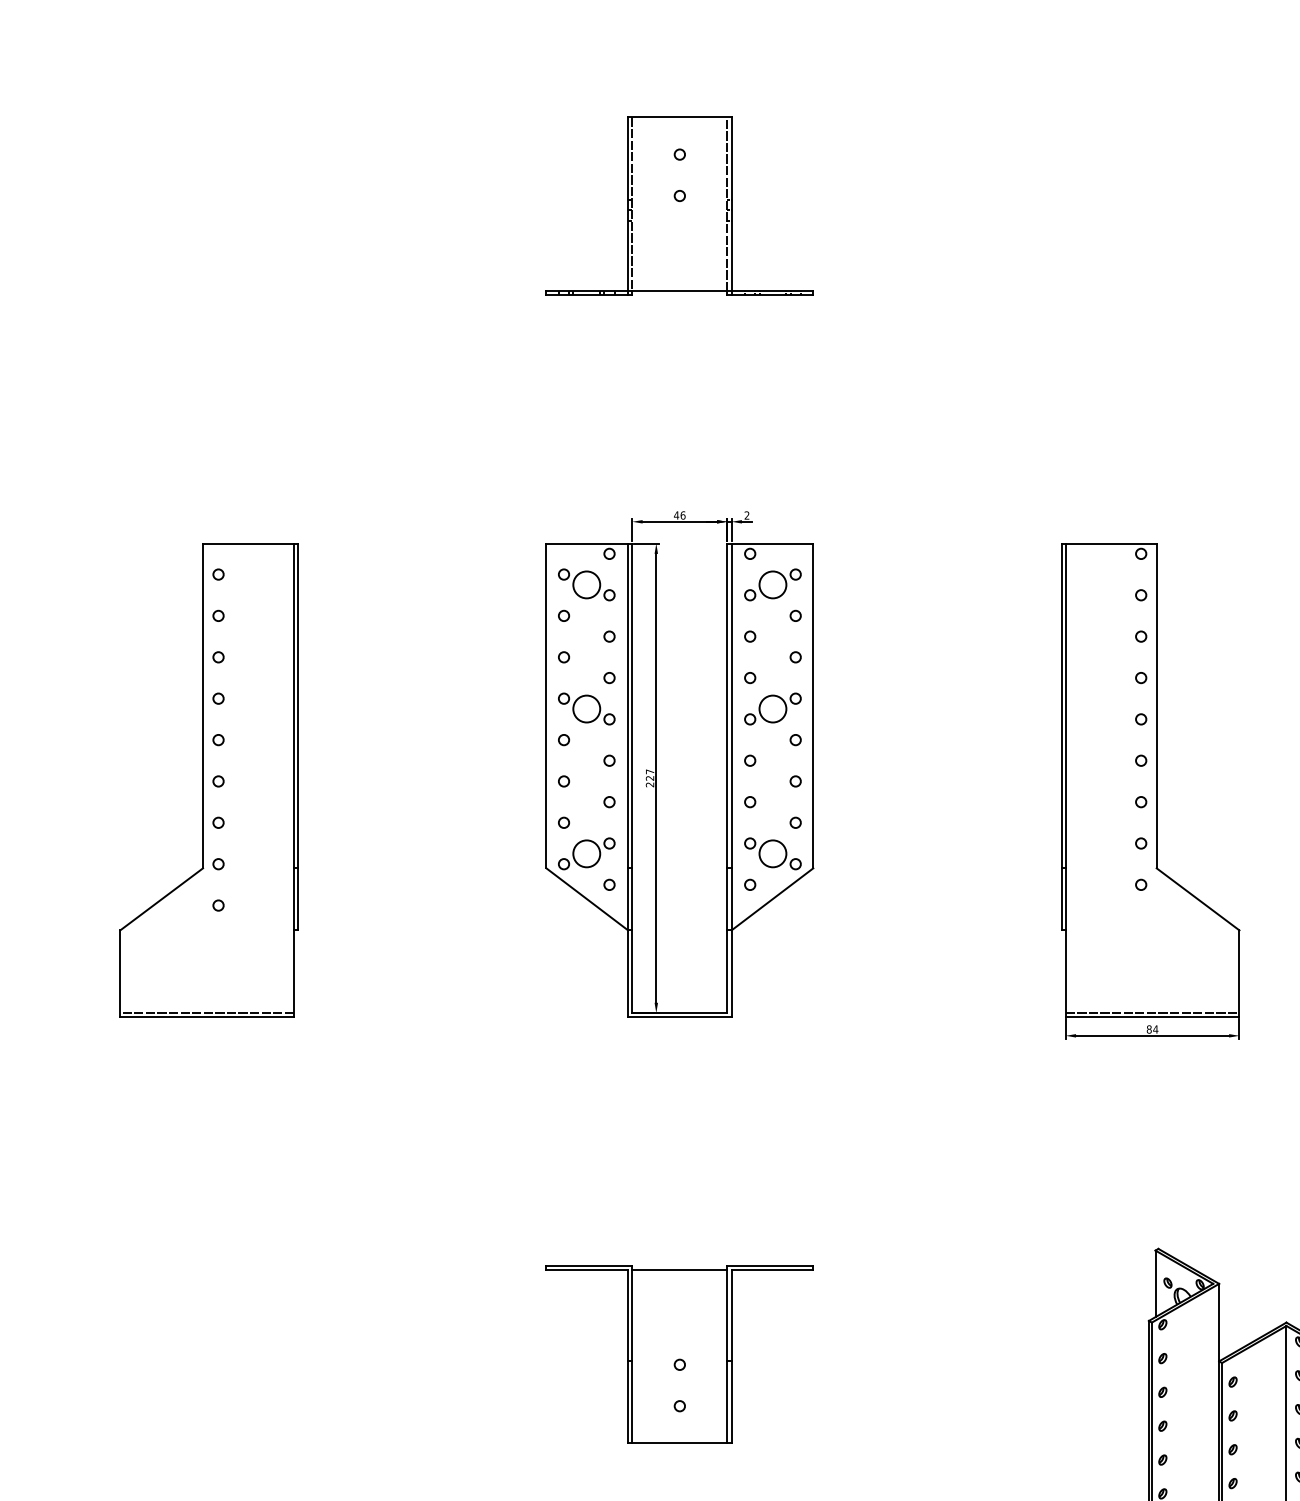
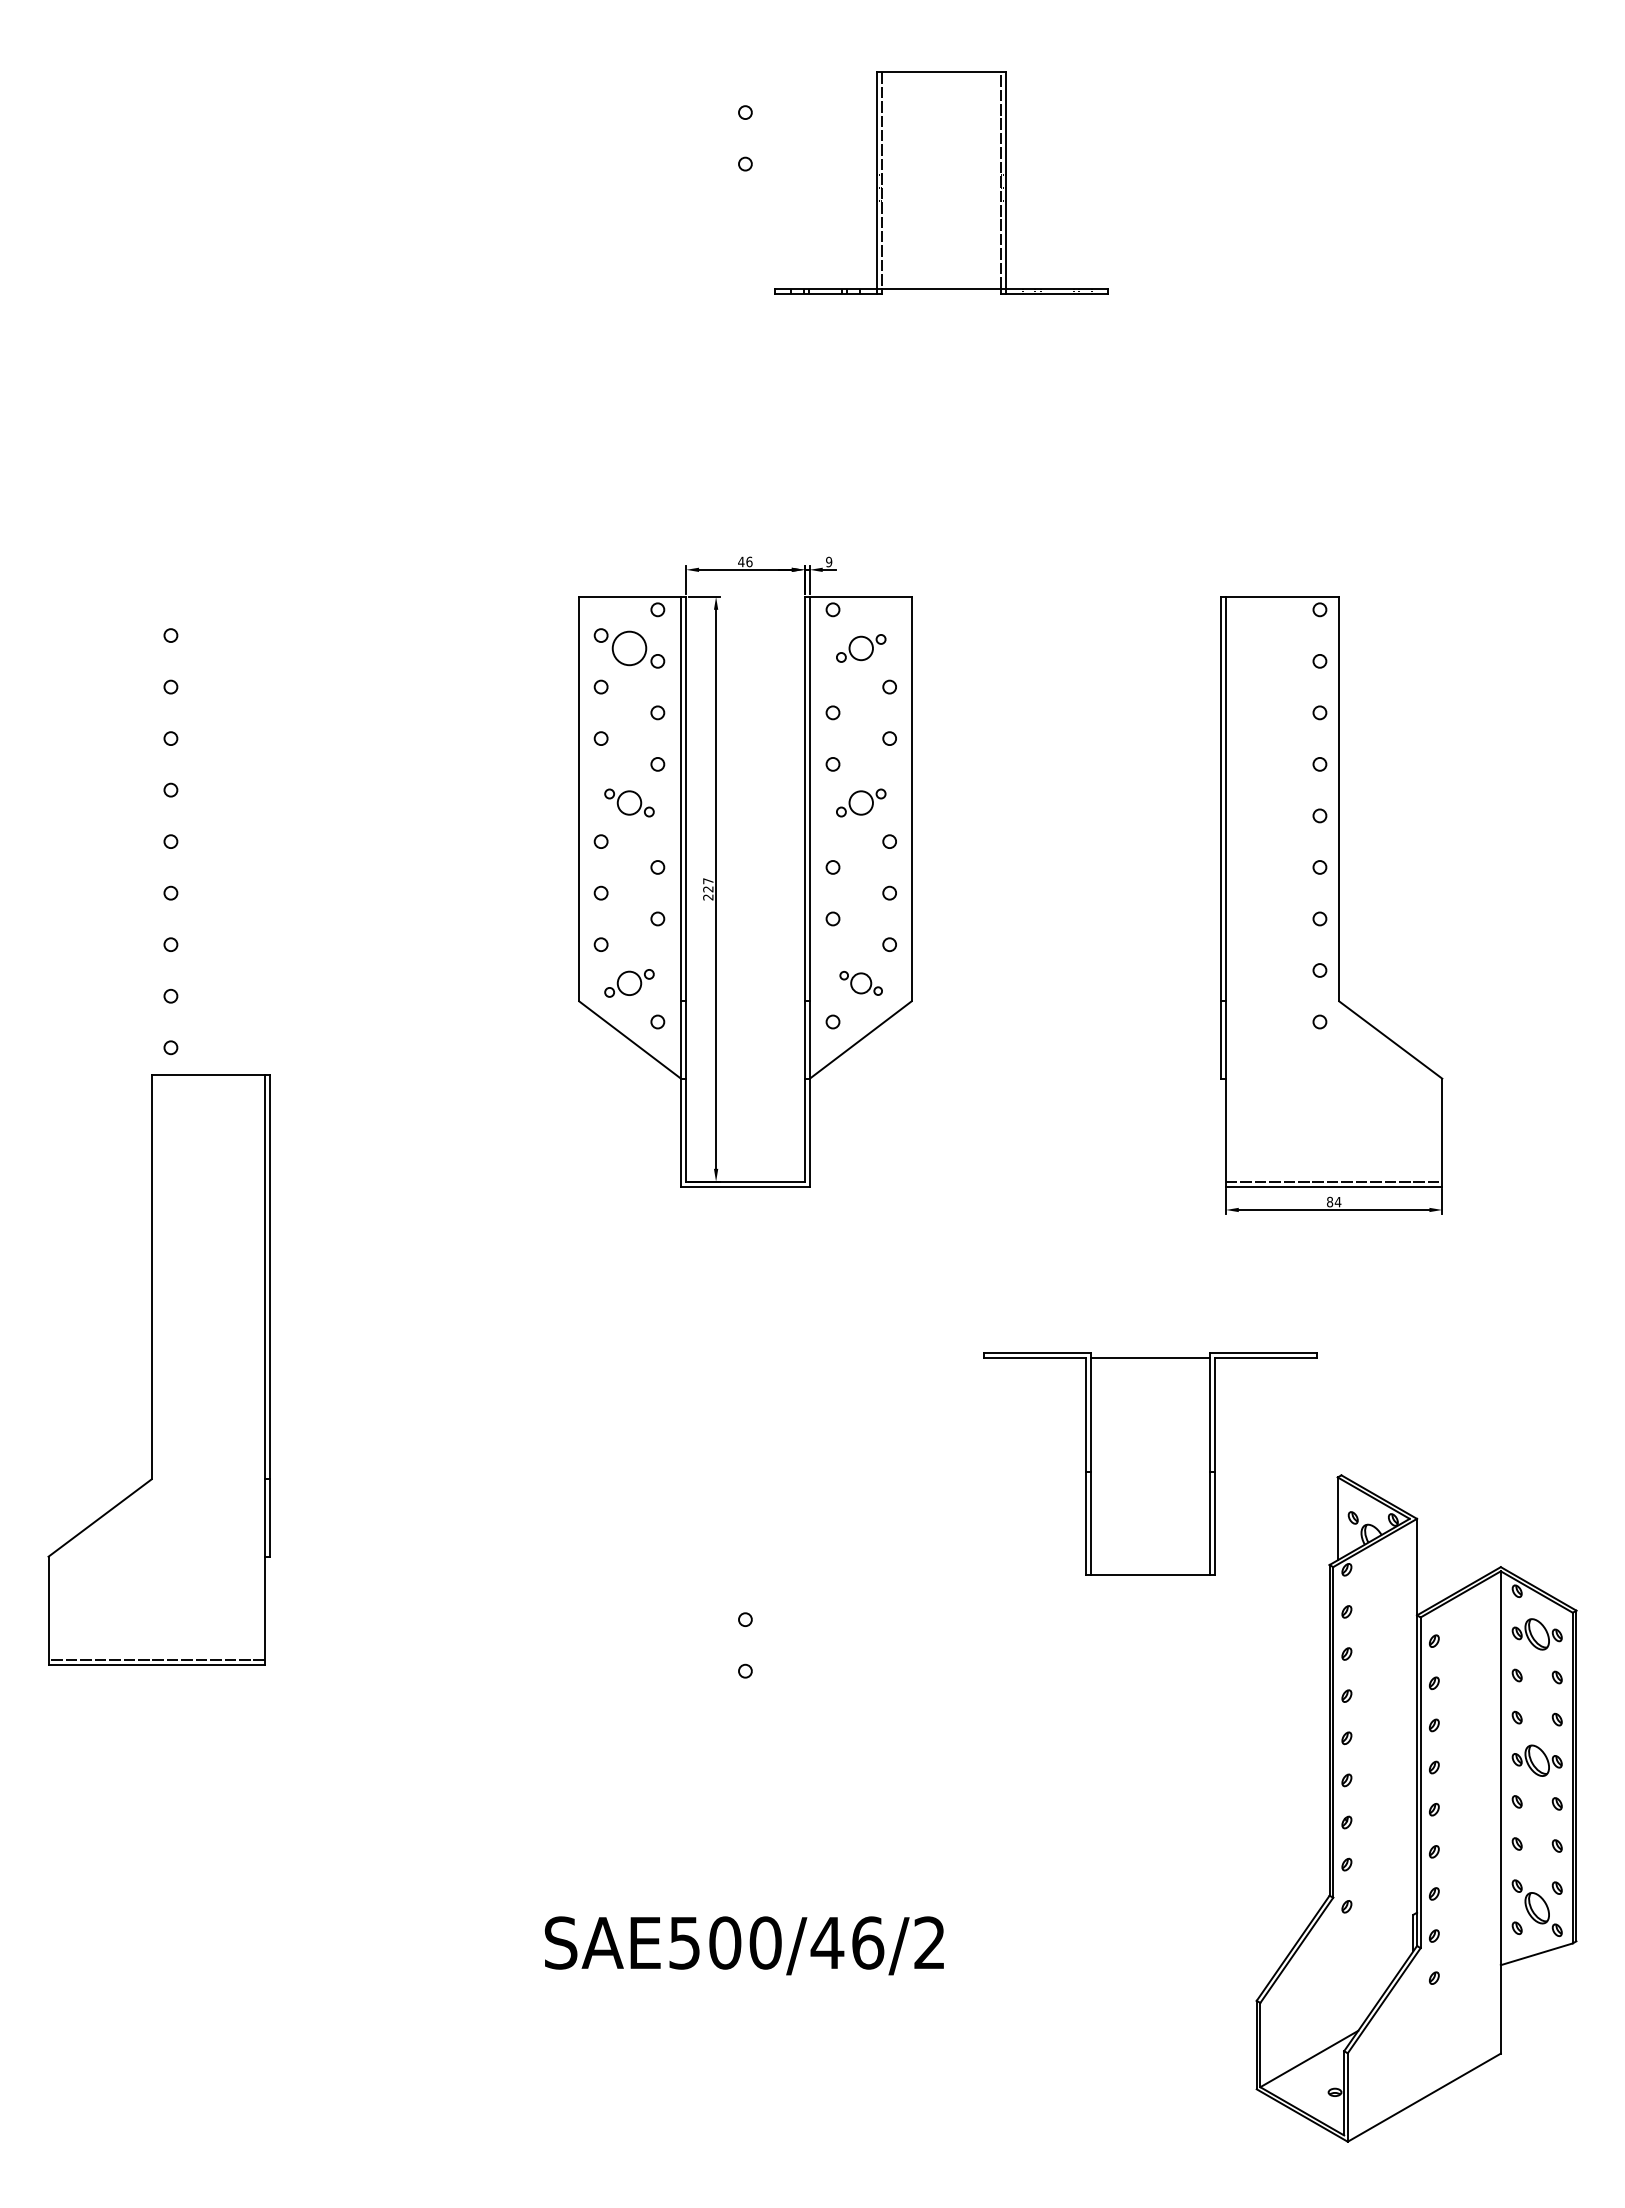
part: (679, 205) -> (941, 182), moved
text: (747, 515) -> (829, 562), 2 -> 9
part: (772, 584) -> (860, 648), size x0.7
part: (586, 708) -> (629, 802), size x0.7
part: (772, 708) -> (860, 802), size x0.7
part: (208, 780) -> (158, 1369), moved
part: (586, 853) -> (629, 983), size x0.7
part: (772, 853) -> (860, 983), size x0.6
part: (679, 1354) -> (1150, 1463), moved

